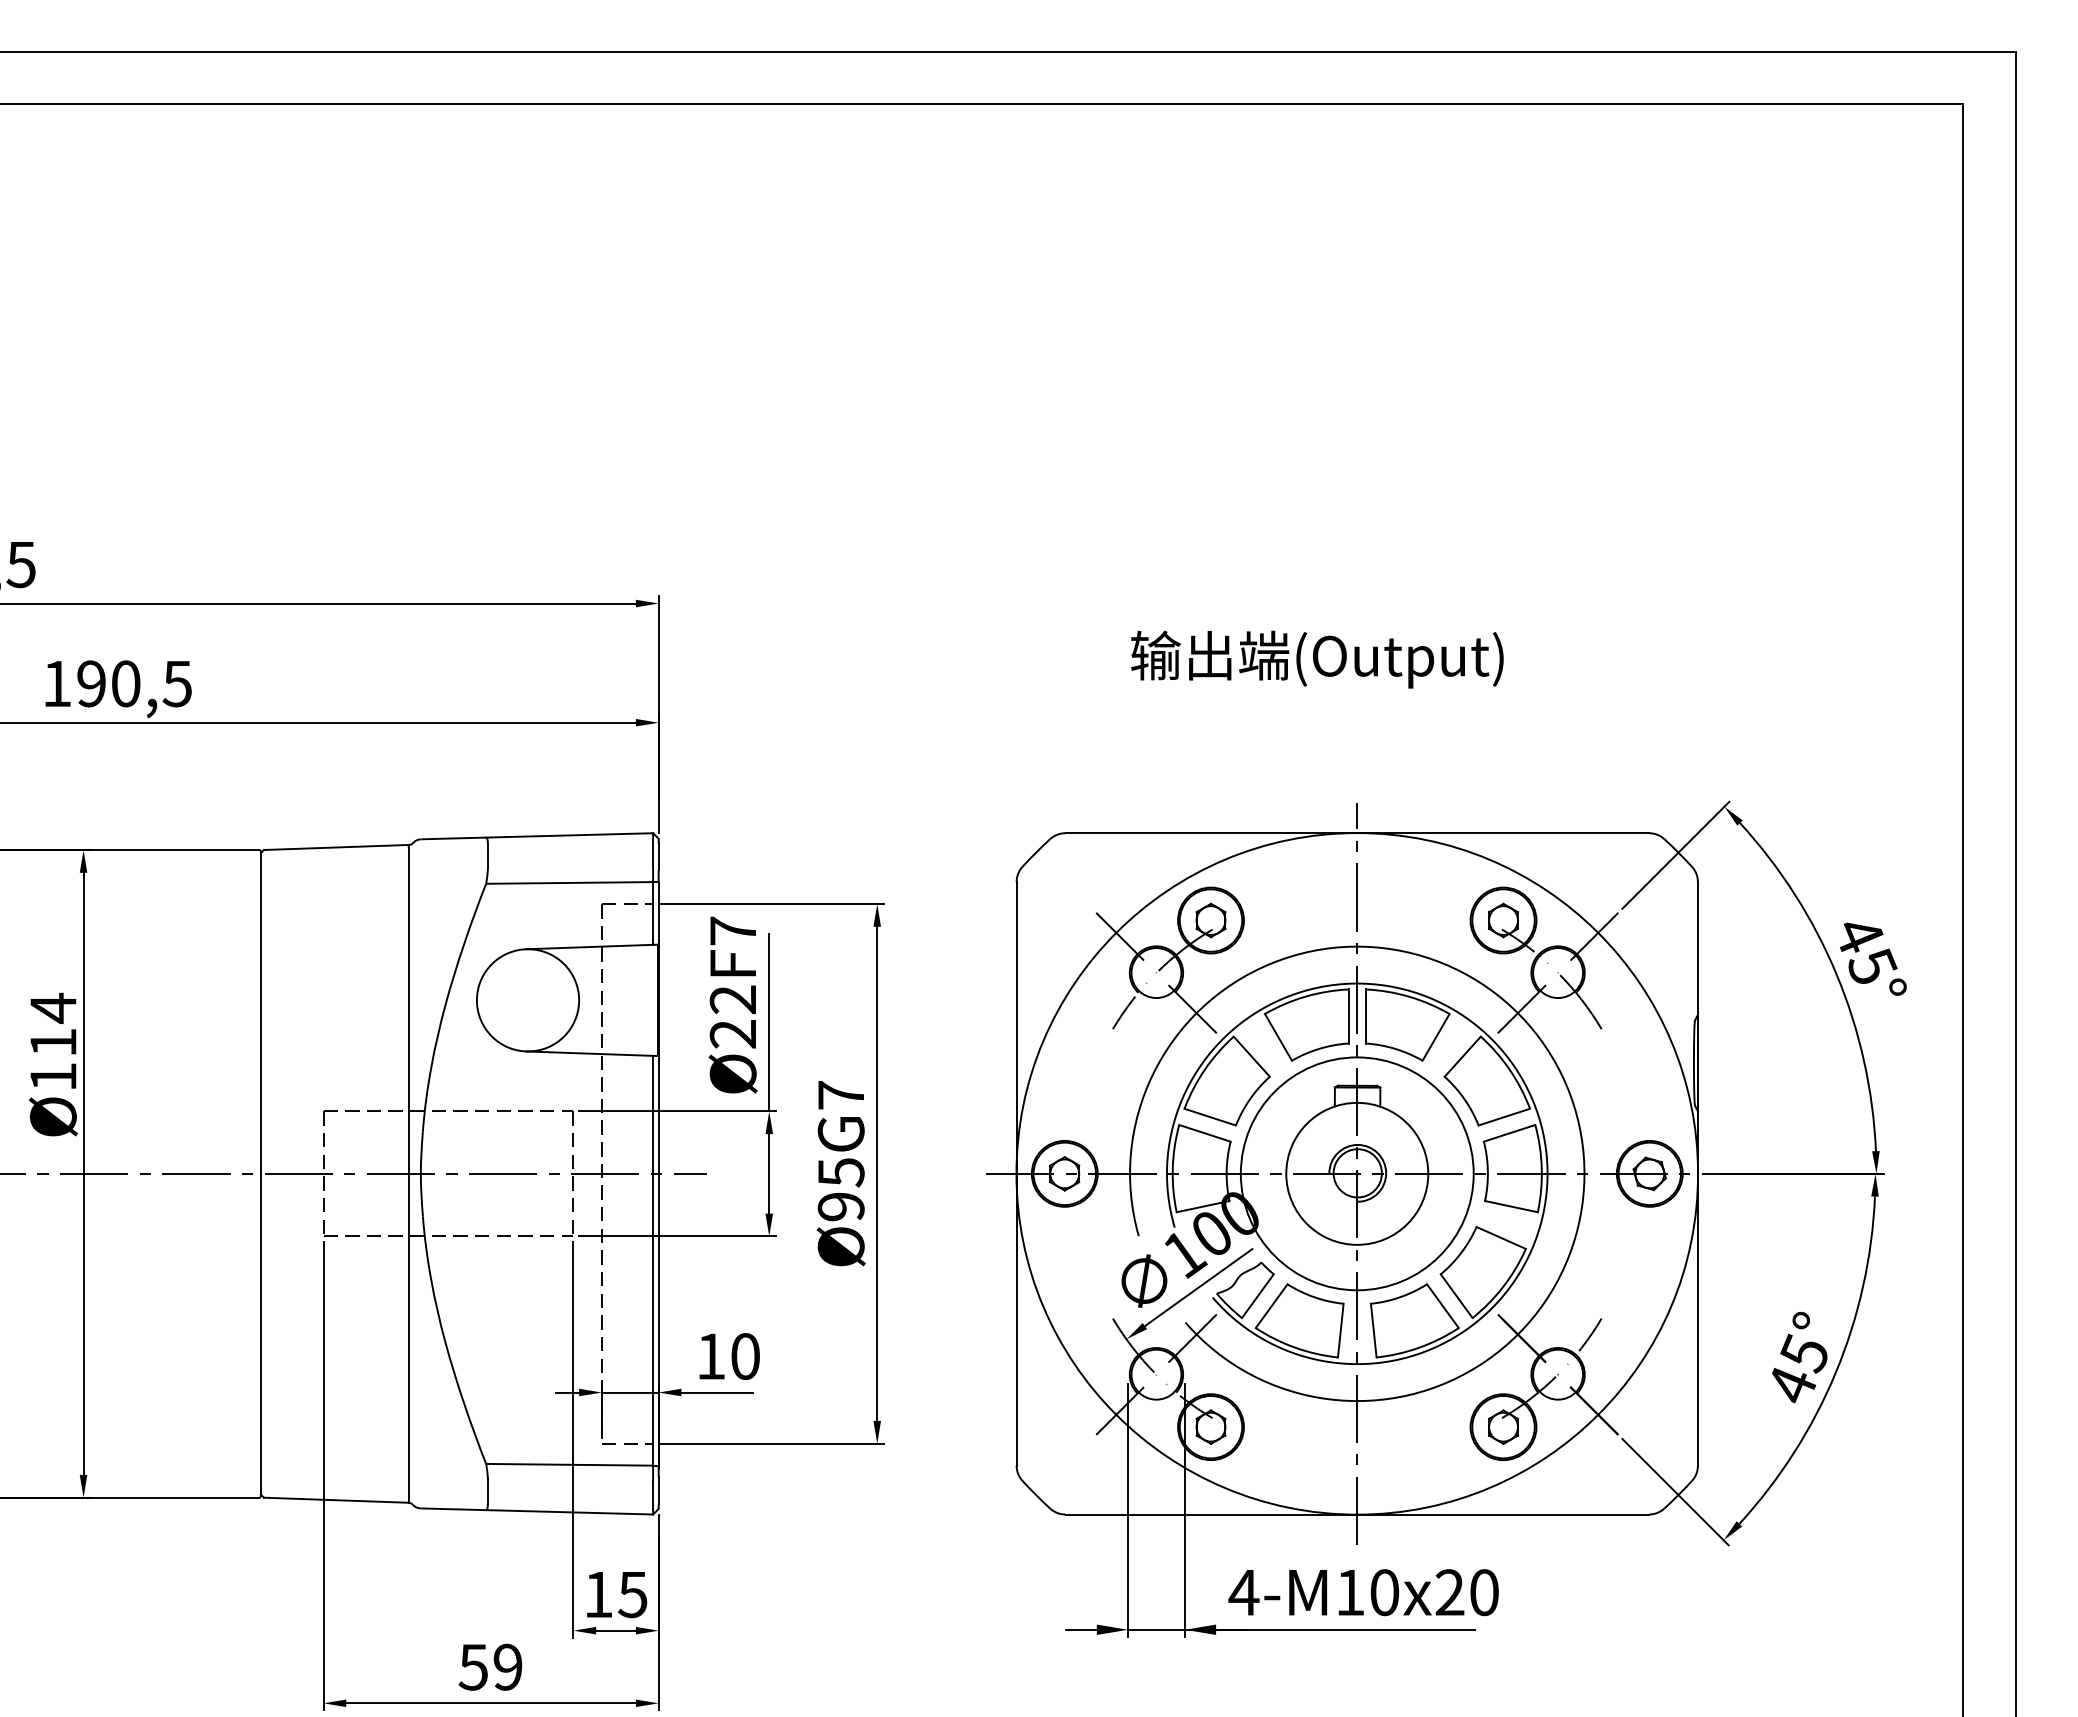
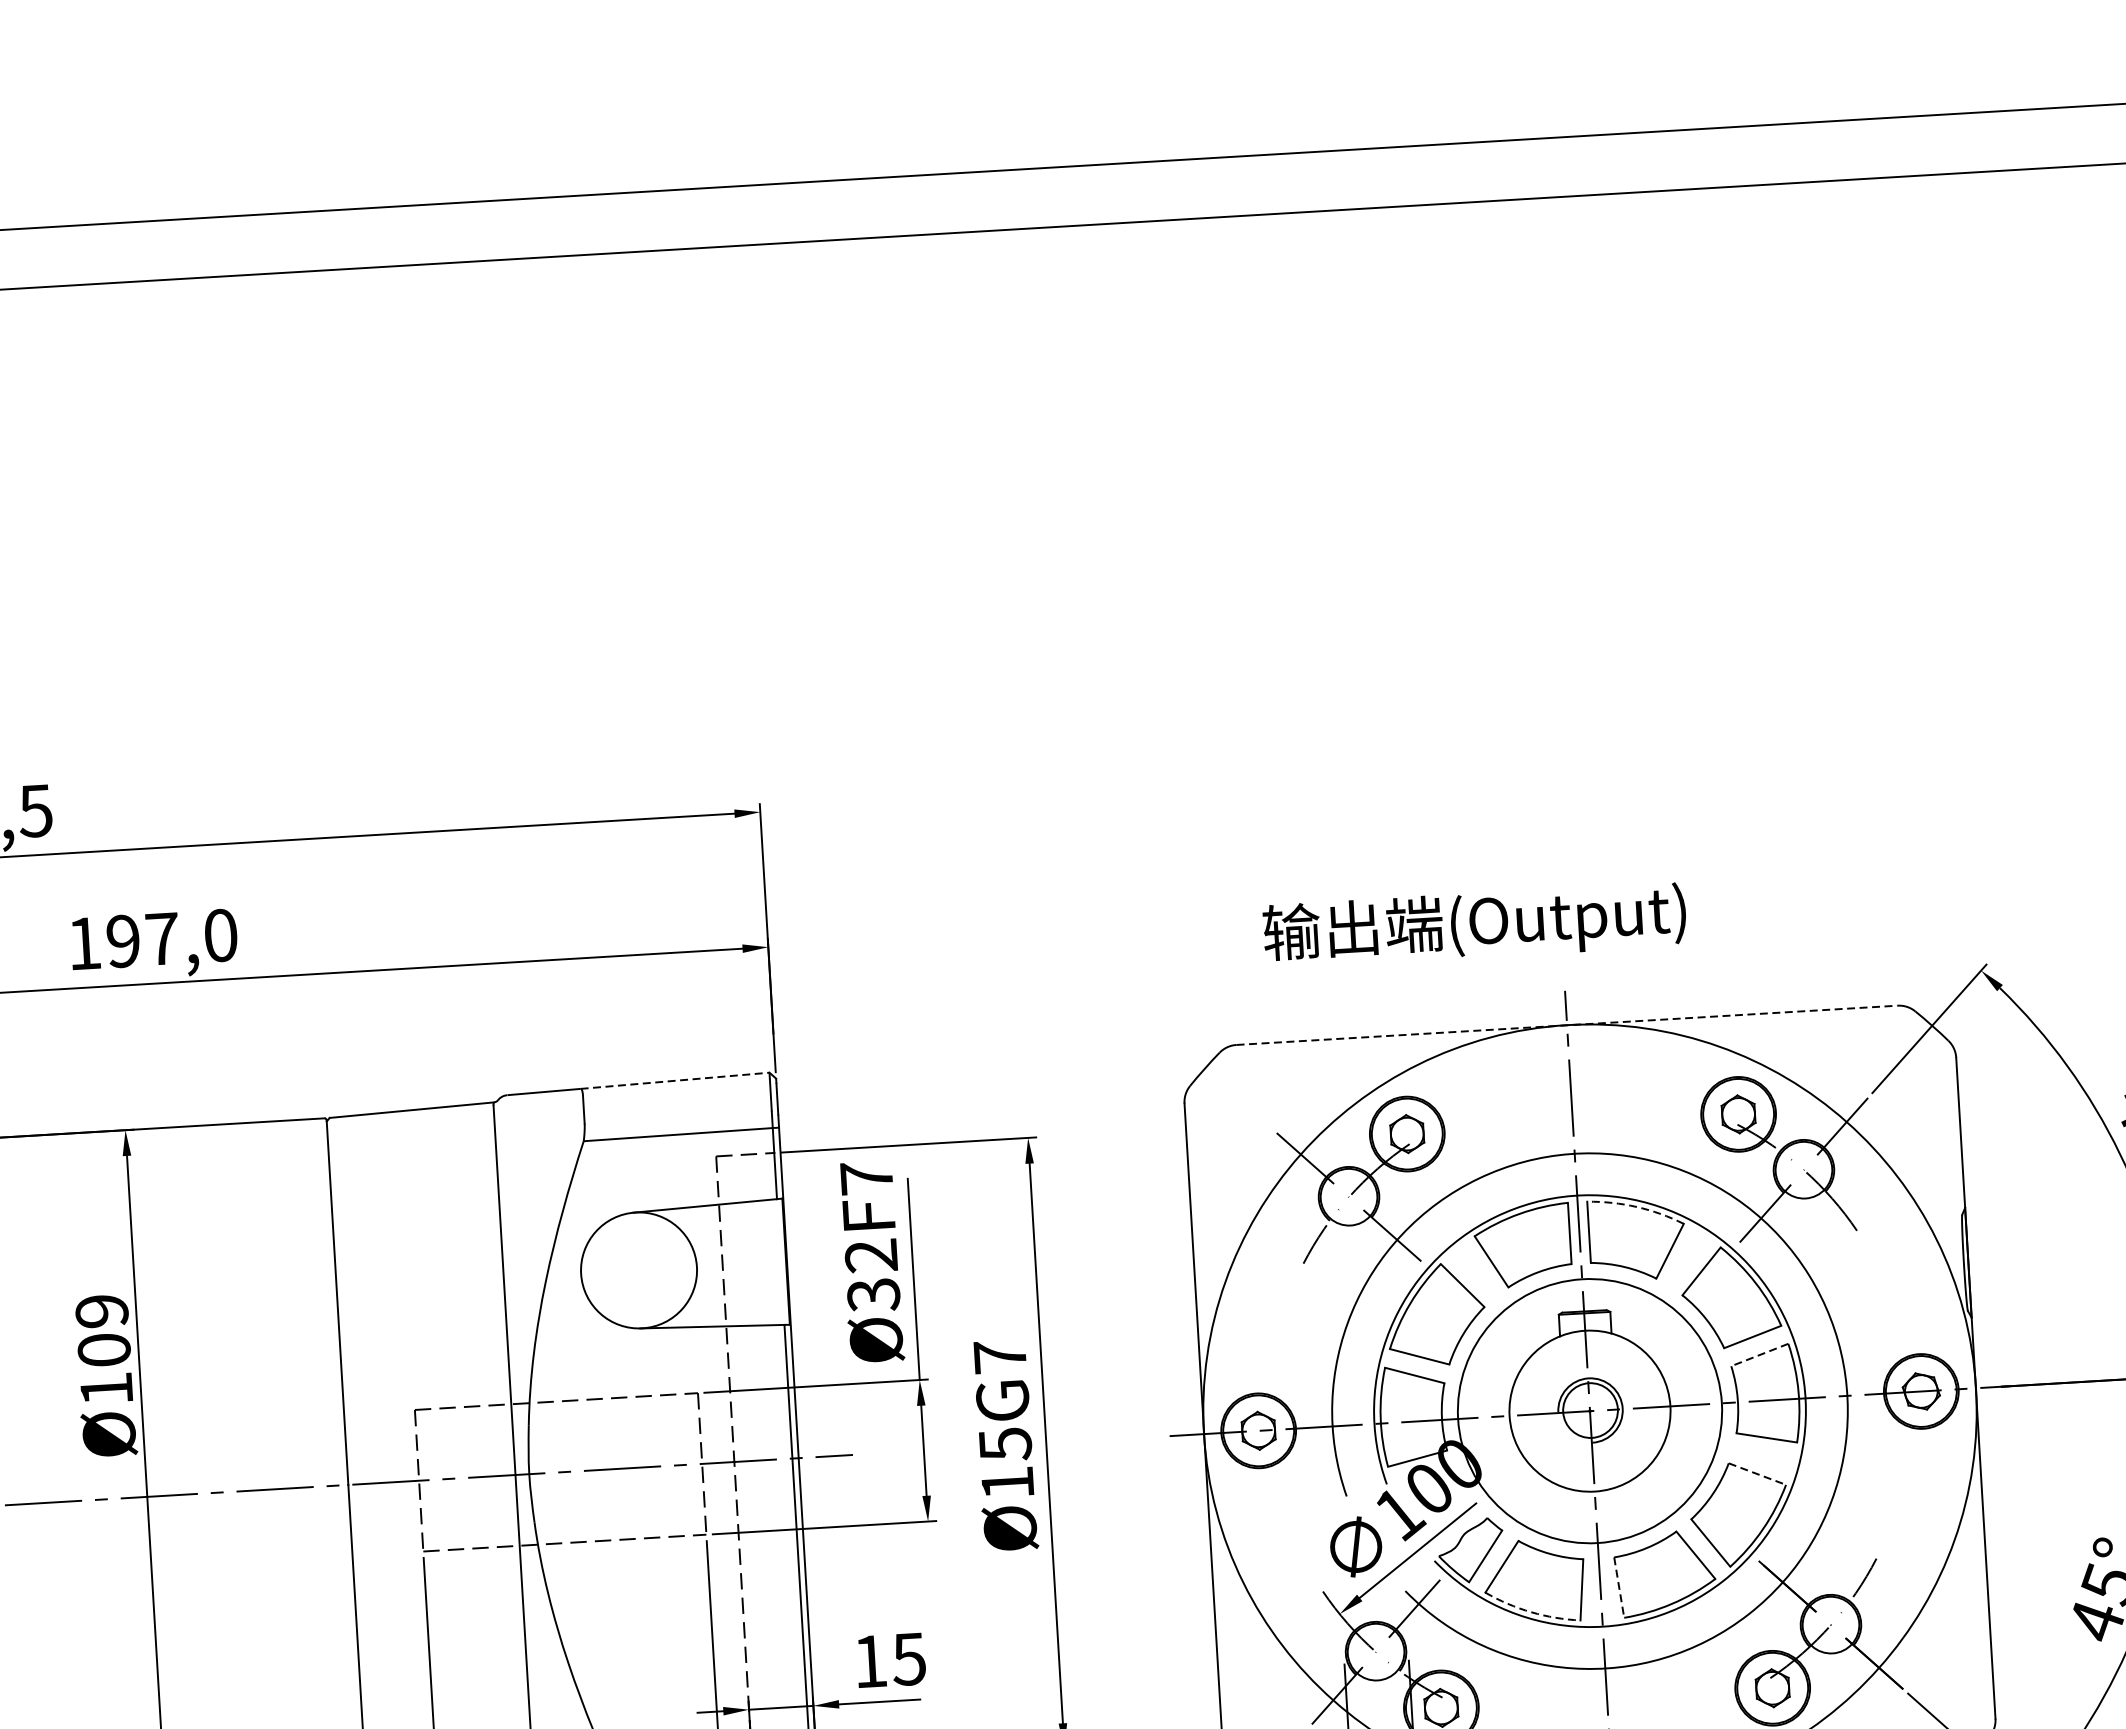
text: (1317, 659) -> (1475, 925), moved
text: (151, 683) -> (191, 936), 190,5 -> 197,0
line: (1357, 833) -> (1567, 1025), solid -> dashed
line: (569, 835) -> (674, 1080), solid -> dashed
arc: (1409, 996) -> (1637, 1206), solid -> dashed
text: (53, 1024) -> (103, 1329), Ø114 -> Ø109
text: (733, 1034) -> (874, 1295), Ø22F7 -> Ø32F7
line: (1509, 1133) -> (1759, 1355), solid -> dashed
text: (840, 1207) -> (1006, 1484), Ø95G7 -> Ø15G7
line: (1501, 1237) -> (1757, 1473), solid -> dashed
line: (1373, 1330) -> (1618, 1587), solid -> dashed
arc: (1295, 1347) -> (1531, 1612), solid -> dashed
text: (744, 1356) -> (908, 1659), 10 -> 15

